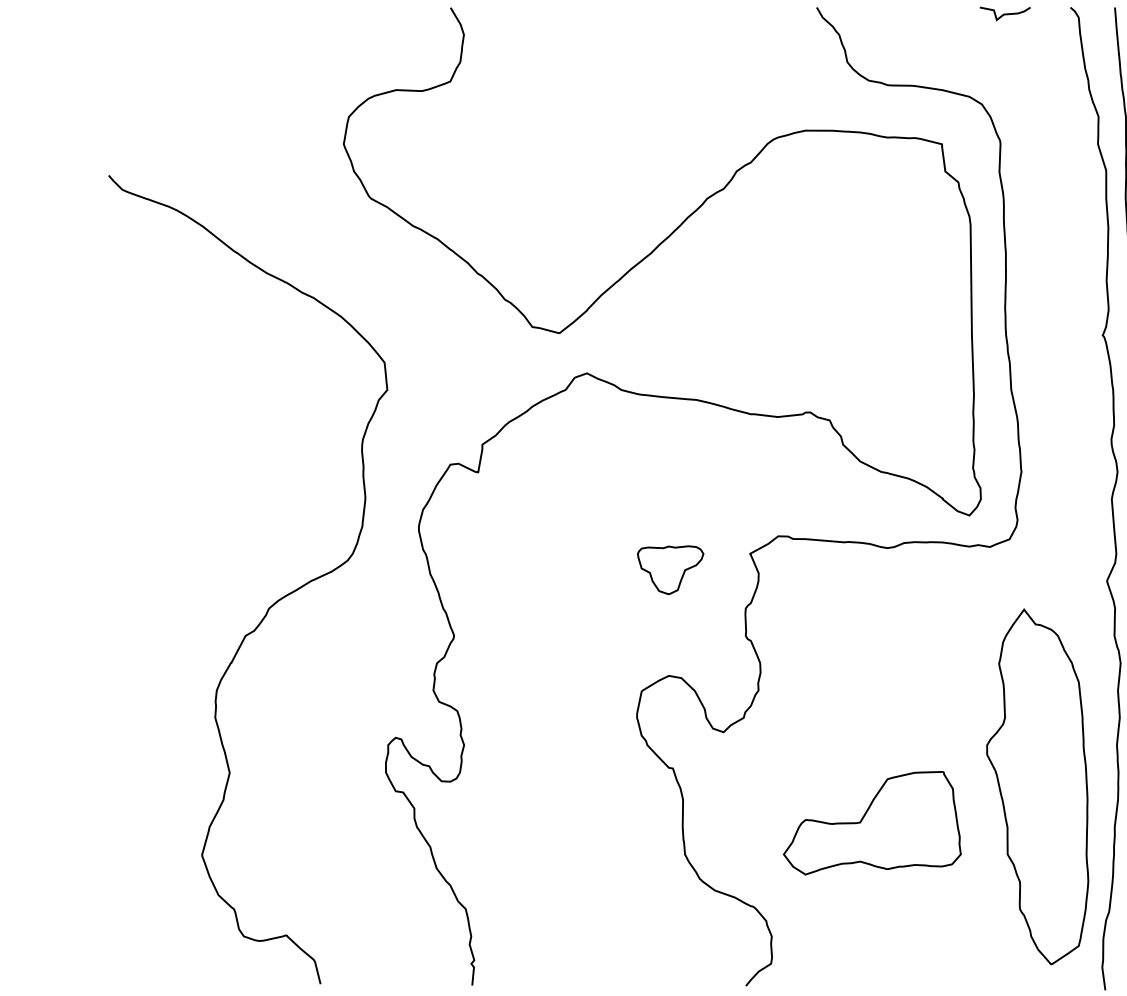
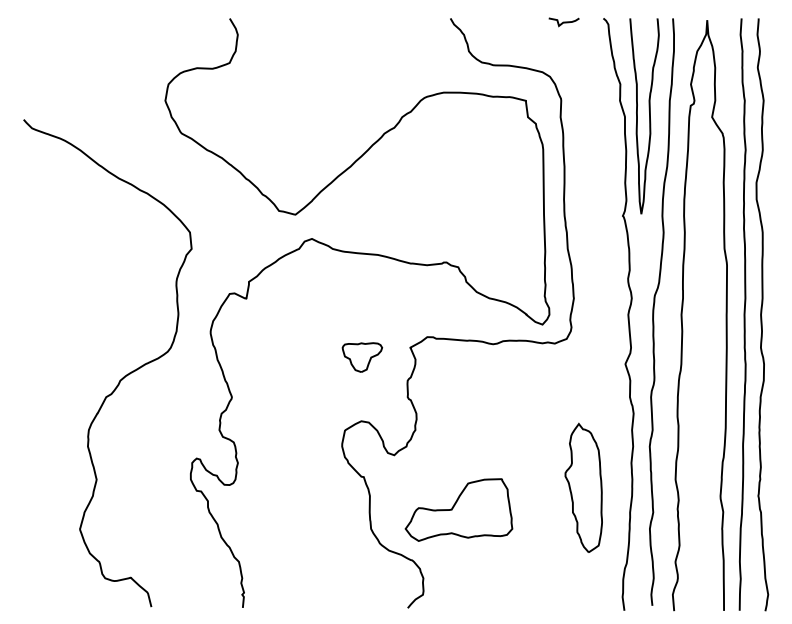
part: (1037, 785) -> (583, 487), size x0.6
part: (871, 822) -> (458, 509), moved

